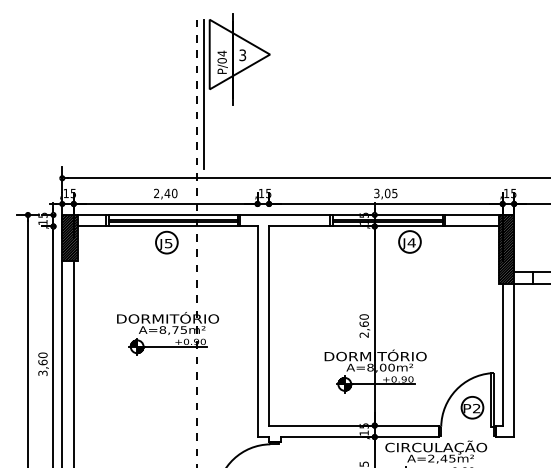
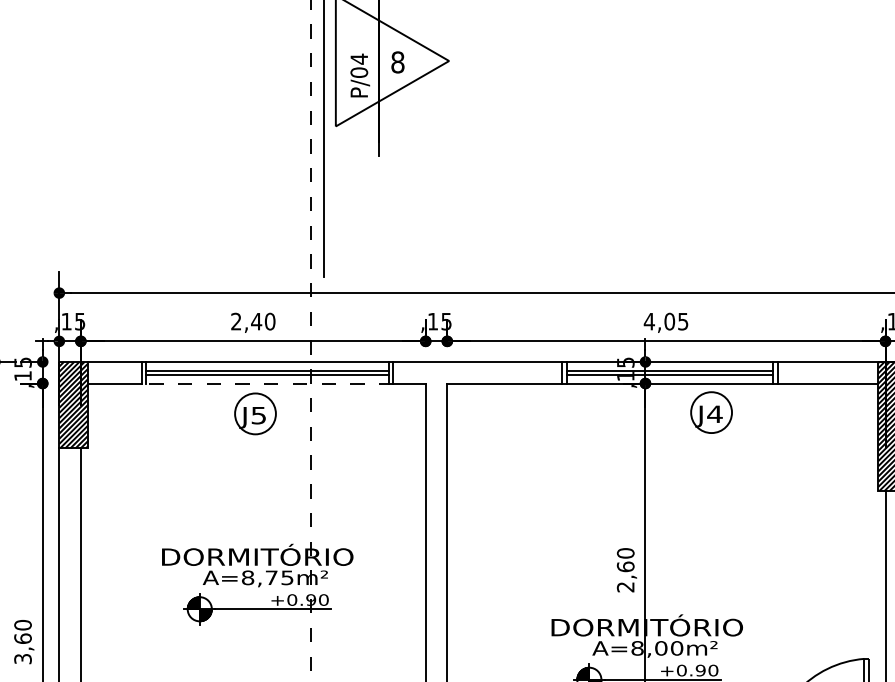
text: (242, 55) -> (397, 62), 3 -> 8
text: (376, 193) -> (648, 321), 3,05 -> 4,05
line: (172, 226) -> (266, 383), solid -> dashed

